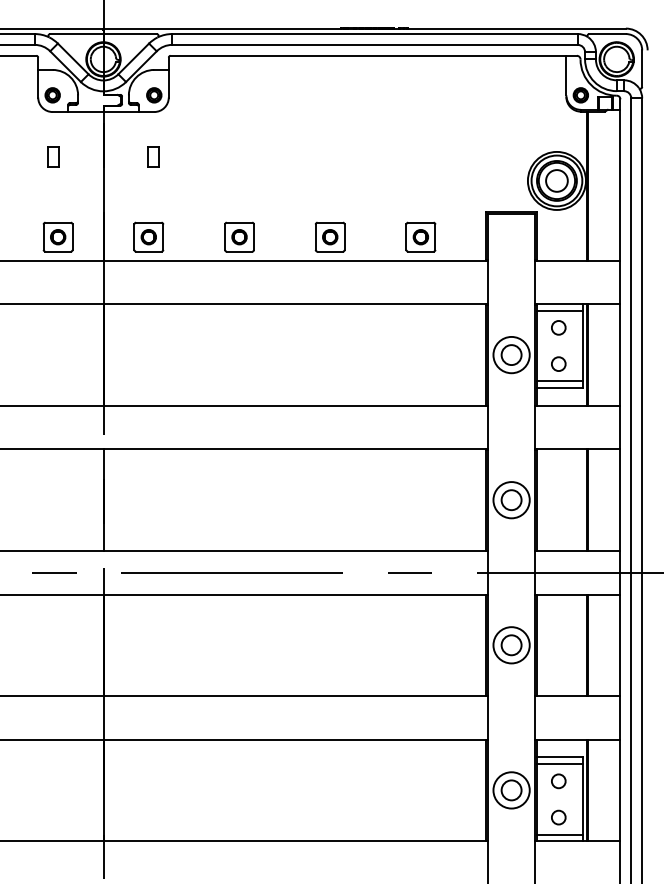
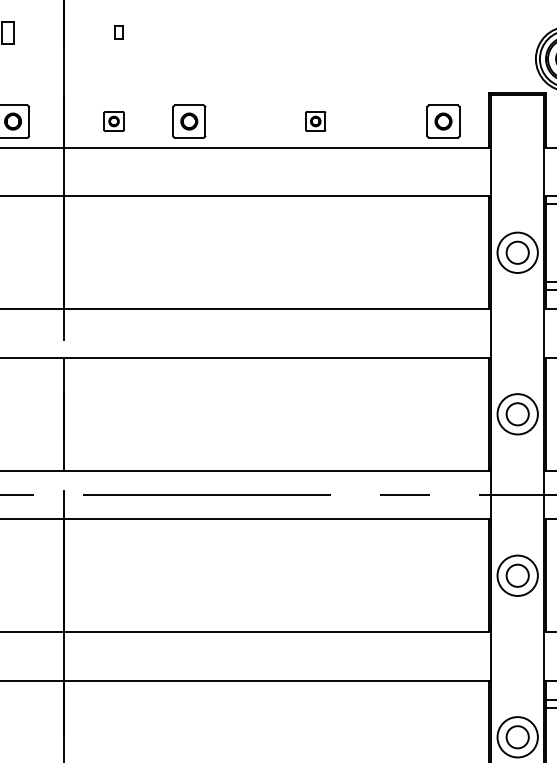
part: (153, 156) -> (119, 31), size x0.6
part: (148, 236) -> (113, 120), size x0.6
part: (239, 236) -> (189, 120), moved
part: (329, 236) -> (315, 120), size x0.6
part: (420, 236) -> (443, 120), moved

